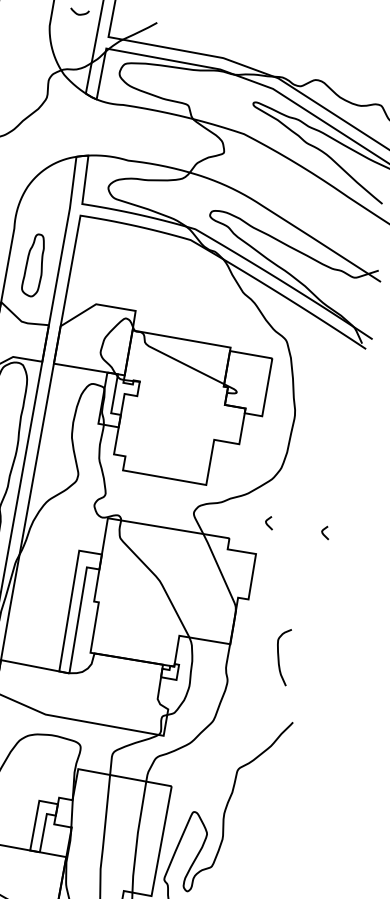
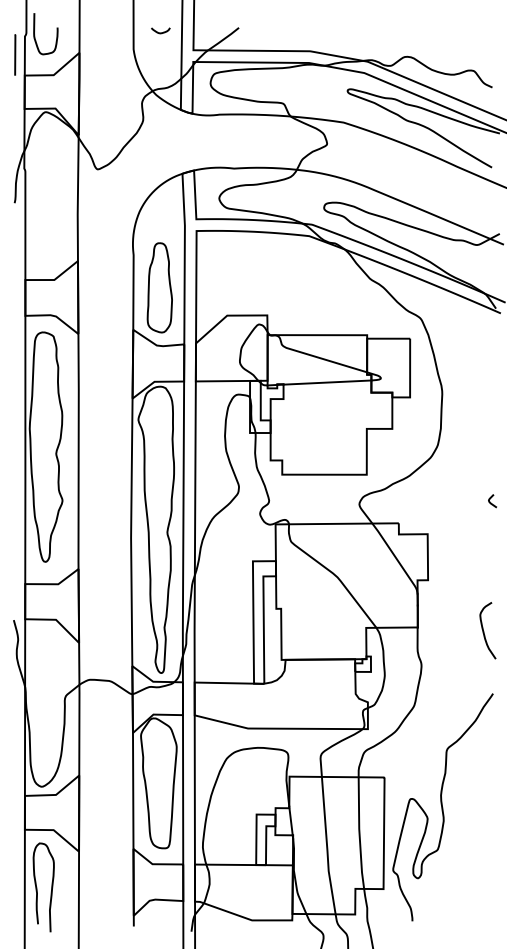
part: (34, 264) -> (159, 287), size x1.43
line: (183, 387) -> (327, 382), added
curve: (268, 523) -> (434, 502), removed
curve: (279, 656) -> (484, 631), moved

